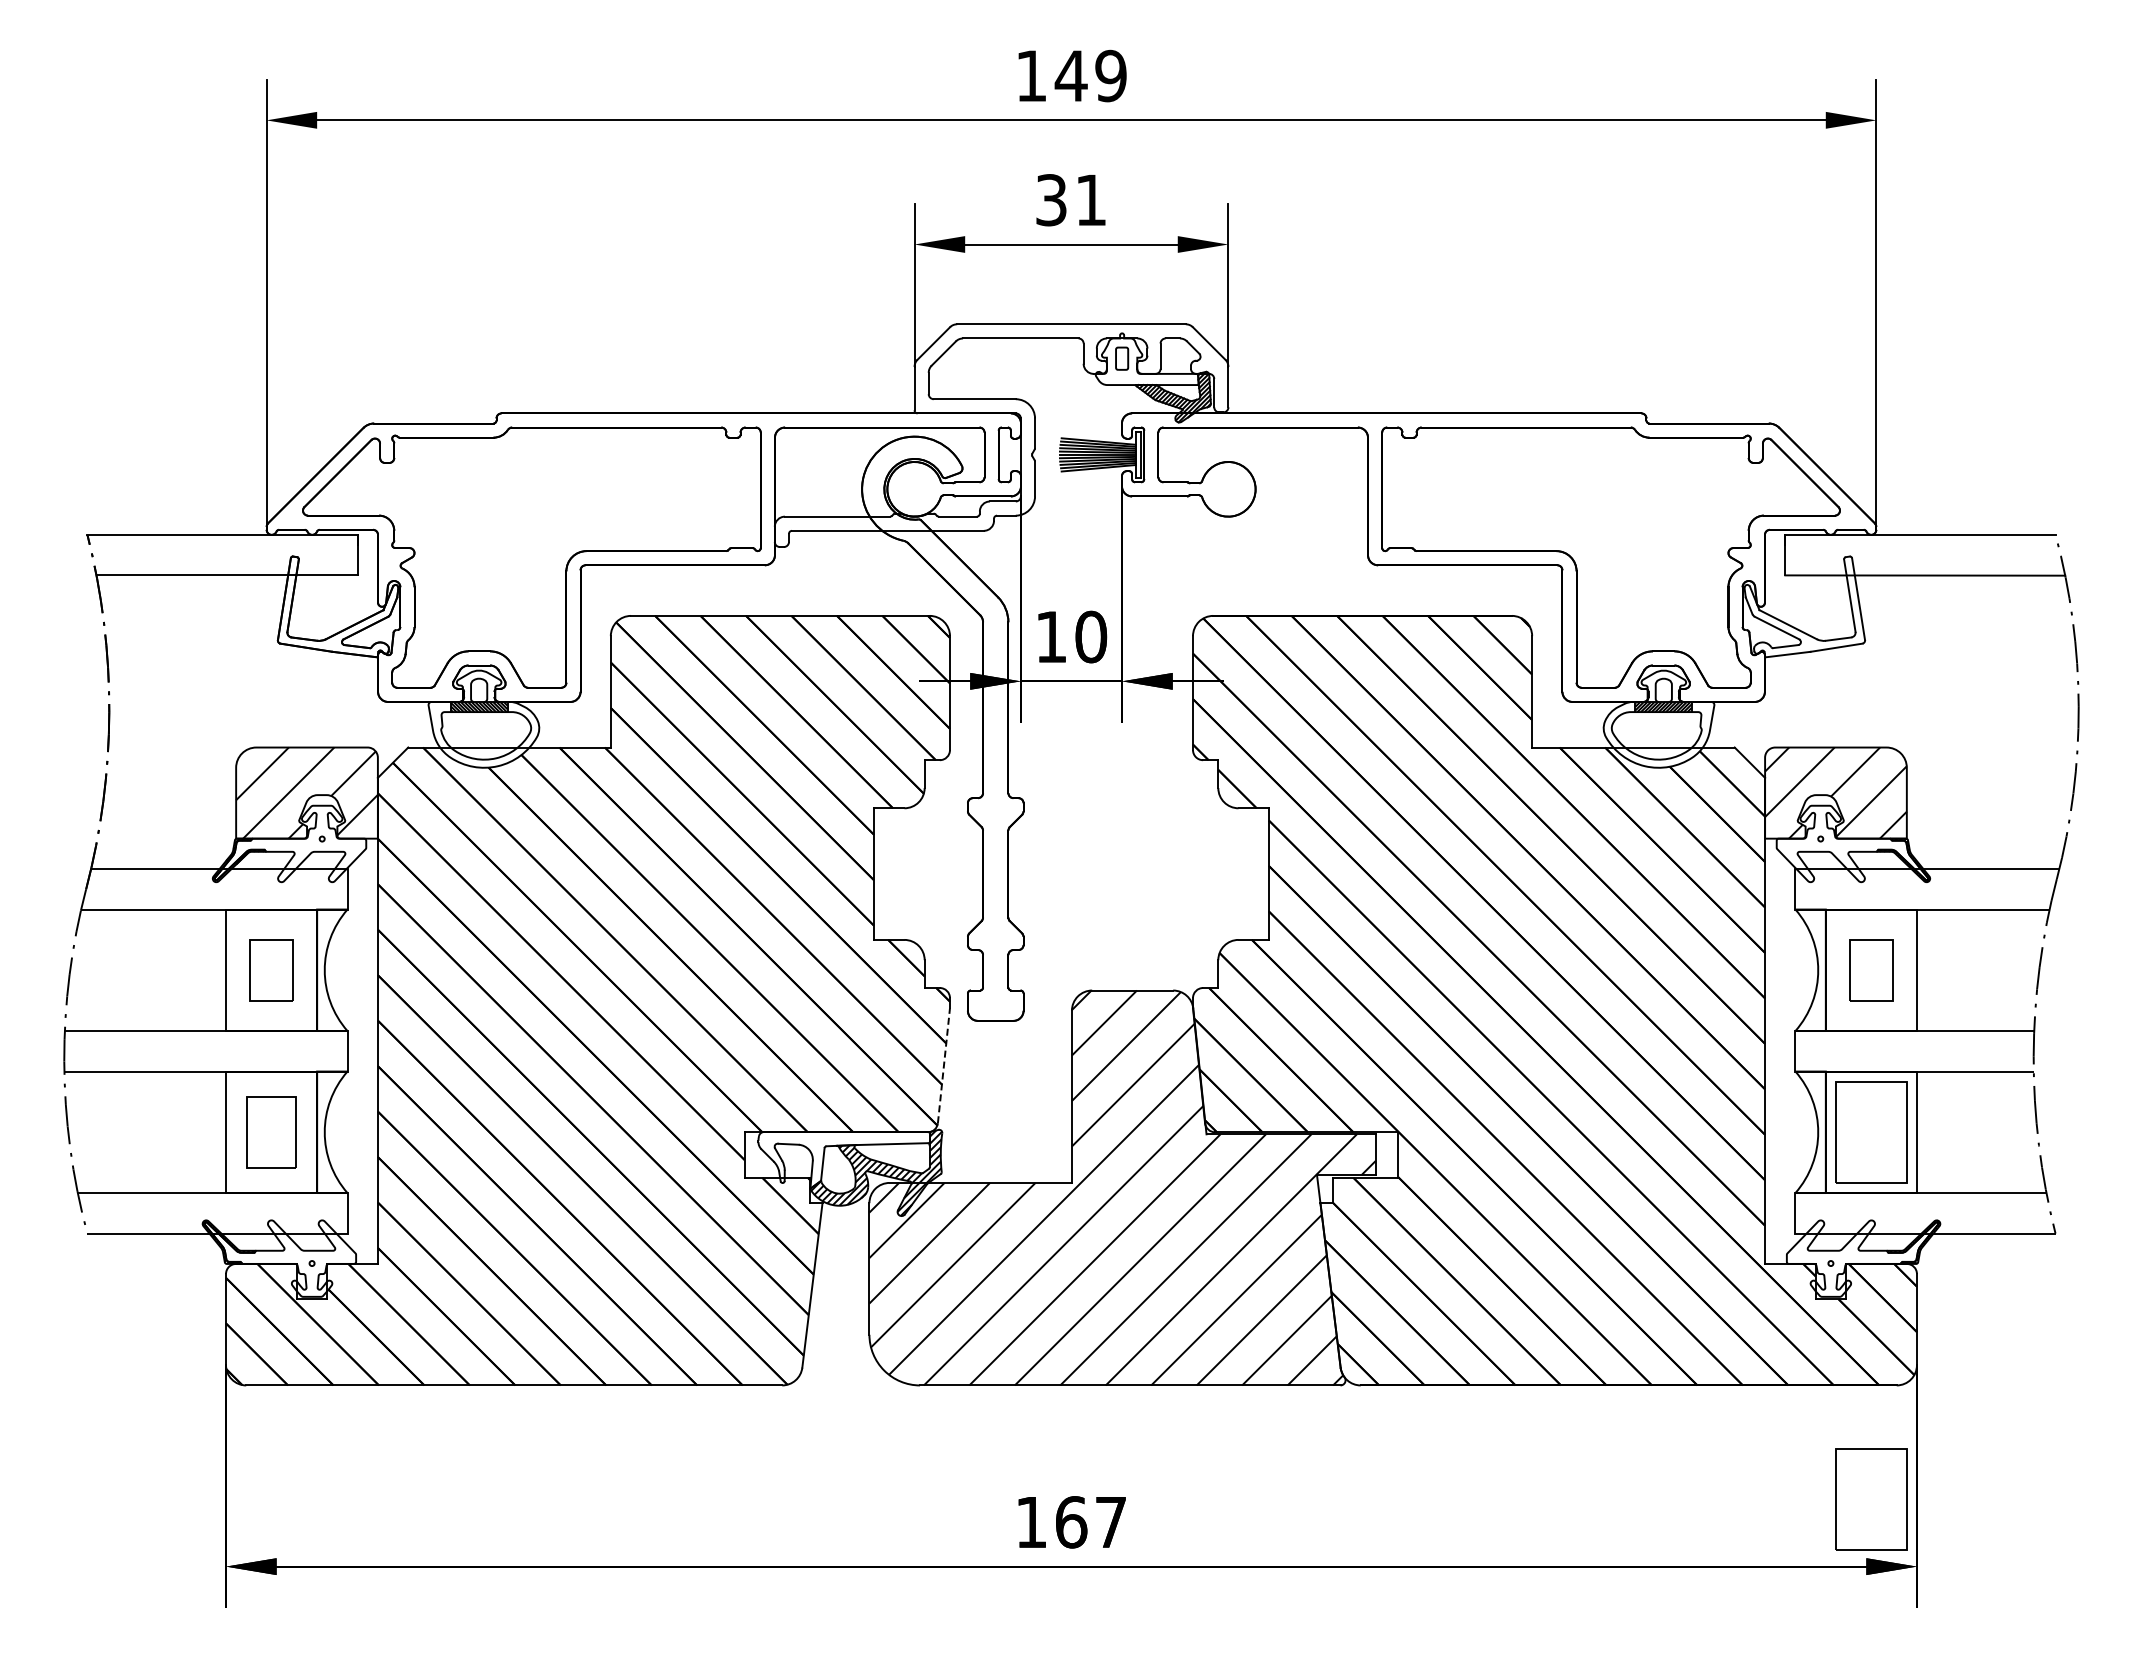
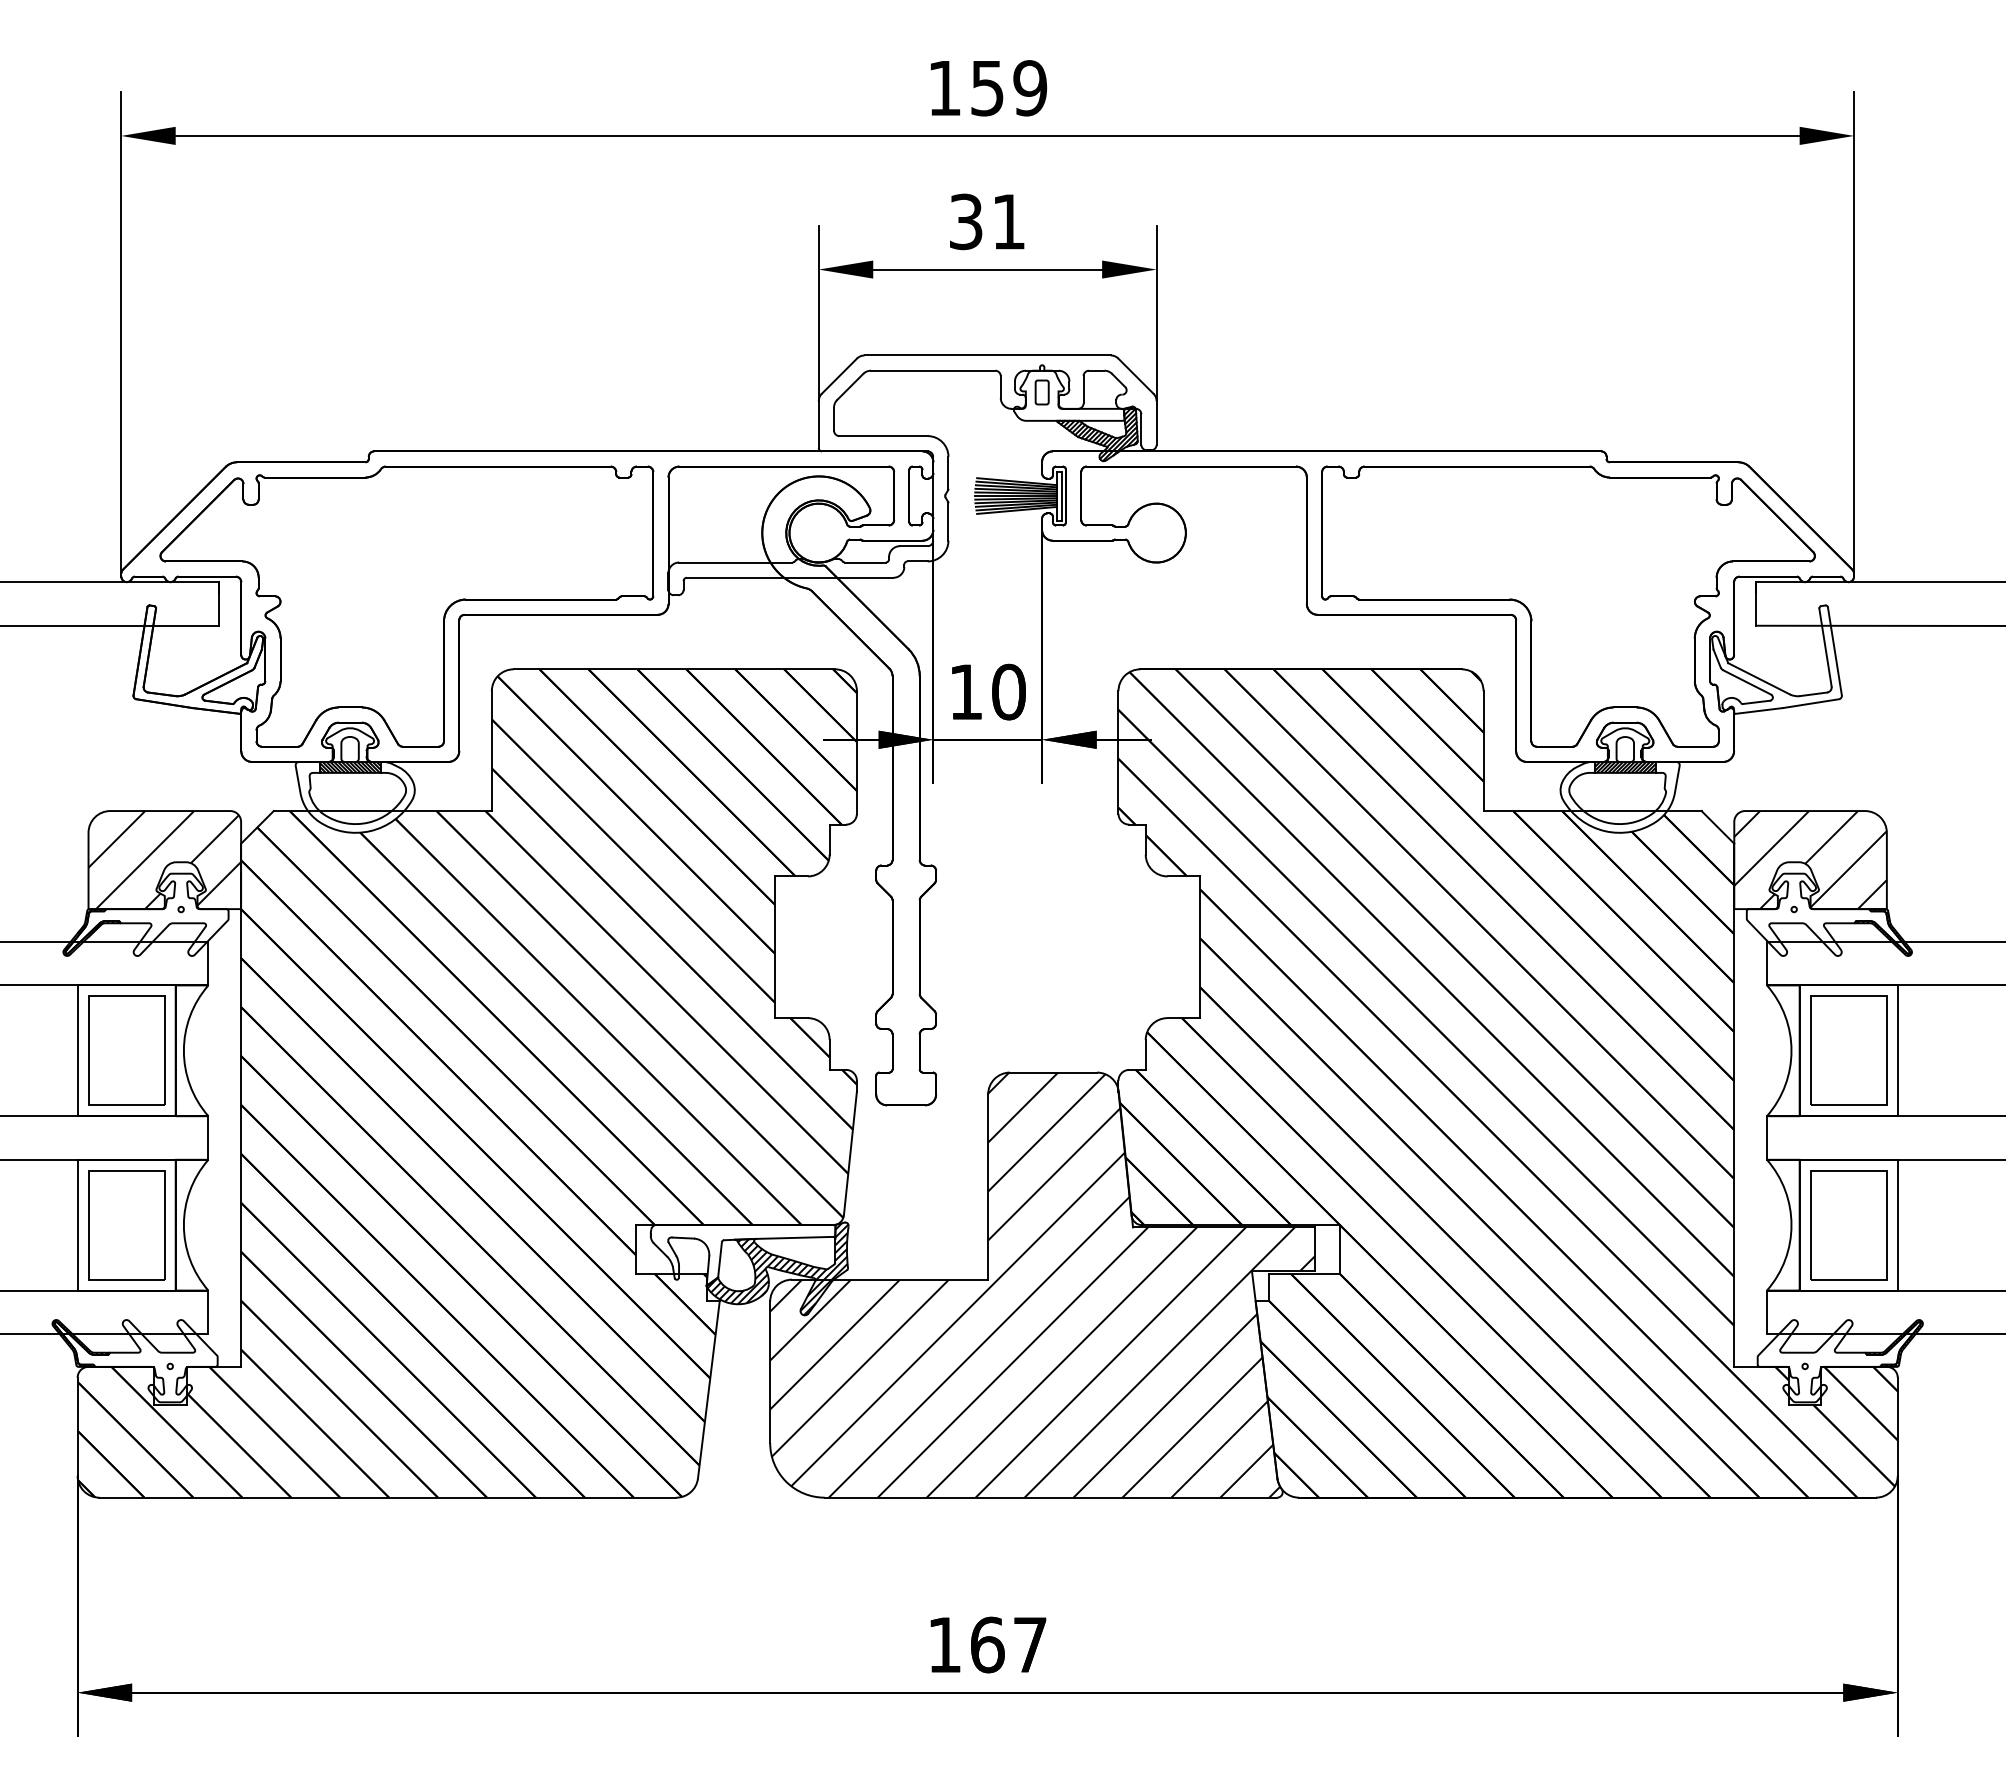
text: (1070, 76) -> (986, 88), 149 -> 159
part: (271, 970) -> (126, 1051), size x1.67
part: (1871, 970) -> (1848, 1051), size x1.67
line: (943, 1065) -> (849, 1153), dashed -> solid
part: (271, 1132) -> (126, 1225), size x1.43
part: (1871, 1499) -> (1848, 1620), removed

